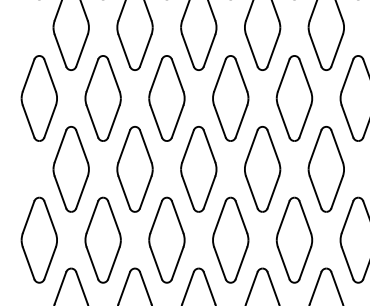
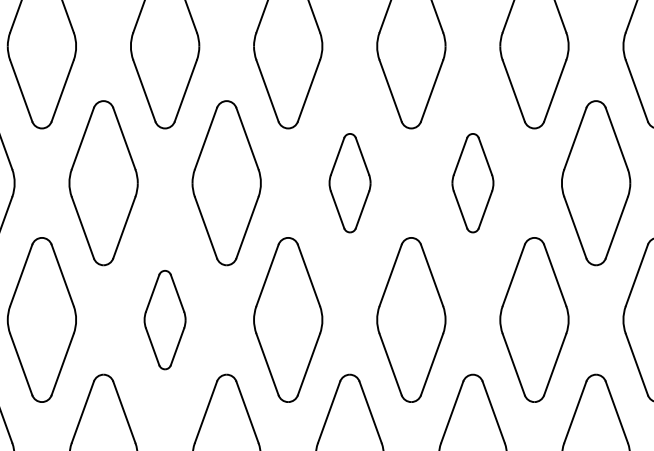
part: (230, 98) -> (349, 183), size x0.6
part: (294, 98) -> (472, 183), size x0.6
part: (134, 169) -> (164, 320), size x0.6

